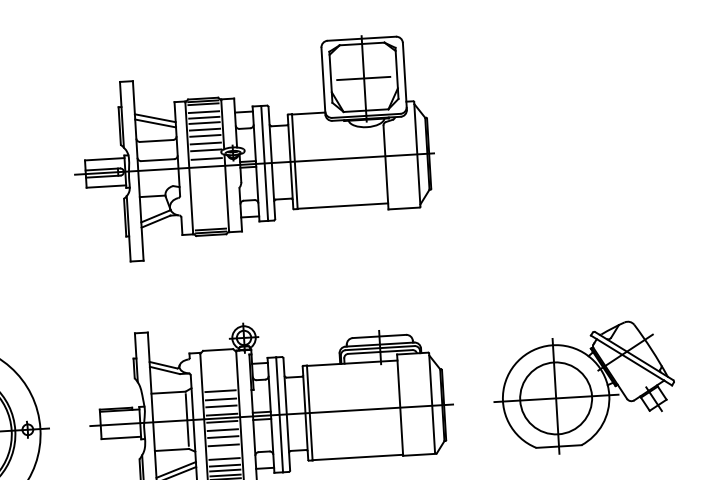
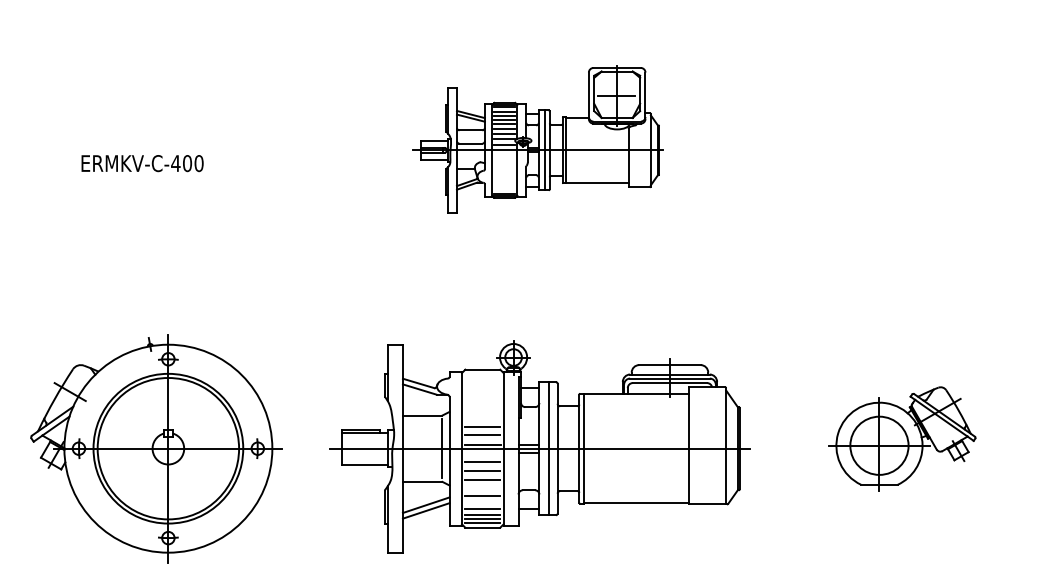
part: (253, 148) -> (537, 139), size x0.6
part: (584, 387) -> (902, 438), size x0.7
line: (220, 391) -> (482, 417), removed
line: (222, 421) -> (482, 452), removed
line: (224, 465) -> (482, 503), removed

